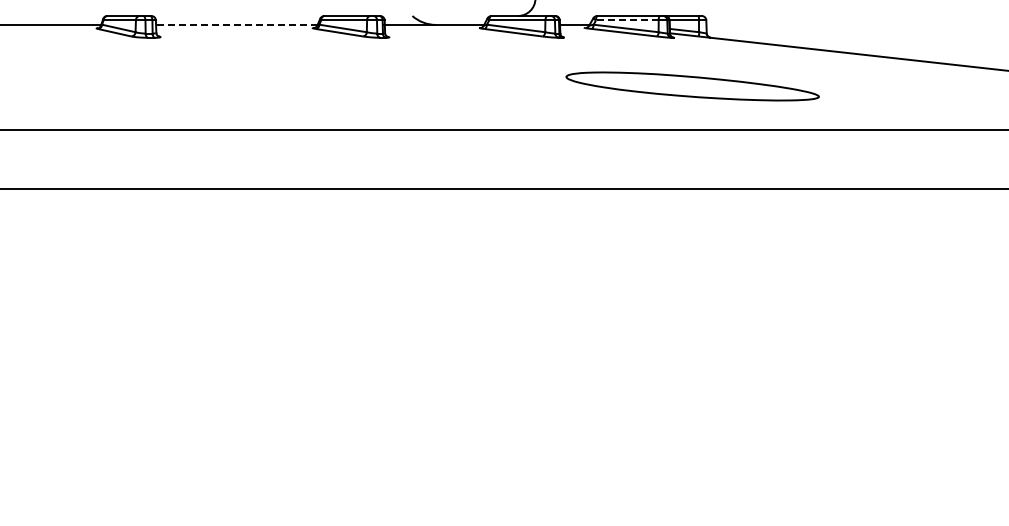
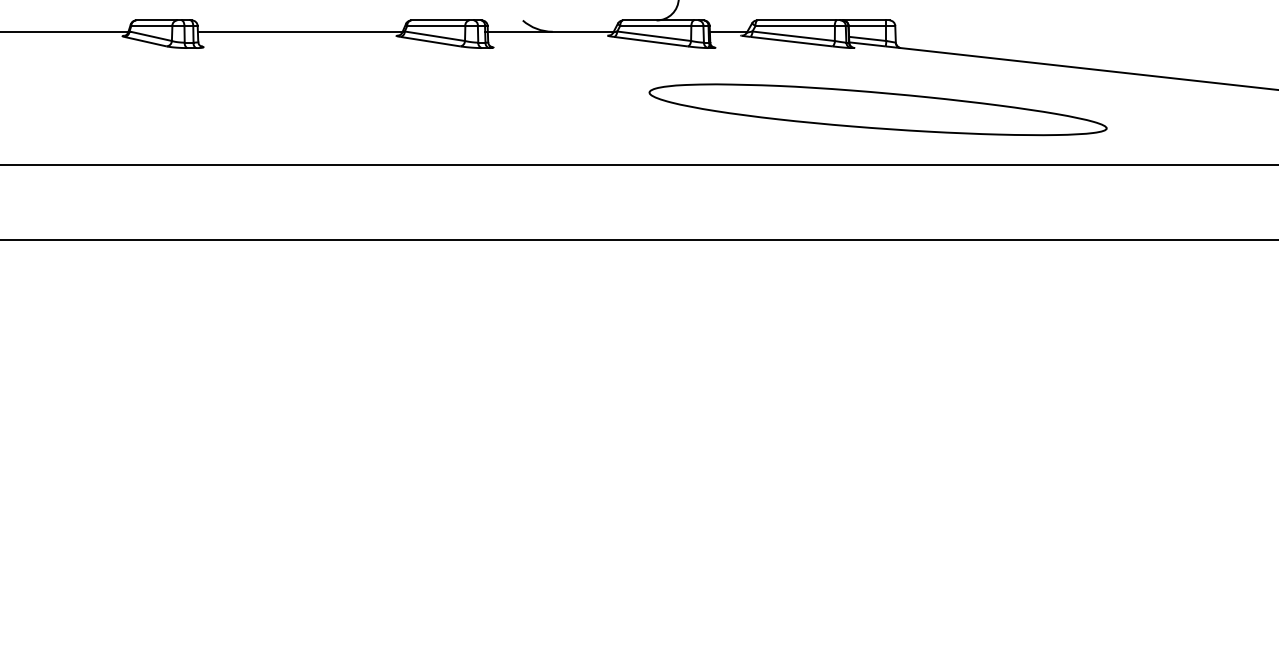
line: (626, 20) -> (794, 26), dashed -> solid
line: (237, 24) -> (301, 31), dashed -> solid
part: (692, 86) -> (877, 109), size x1.43

